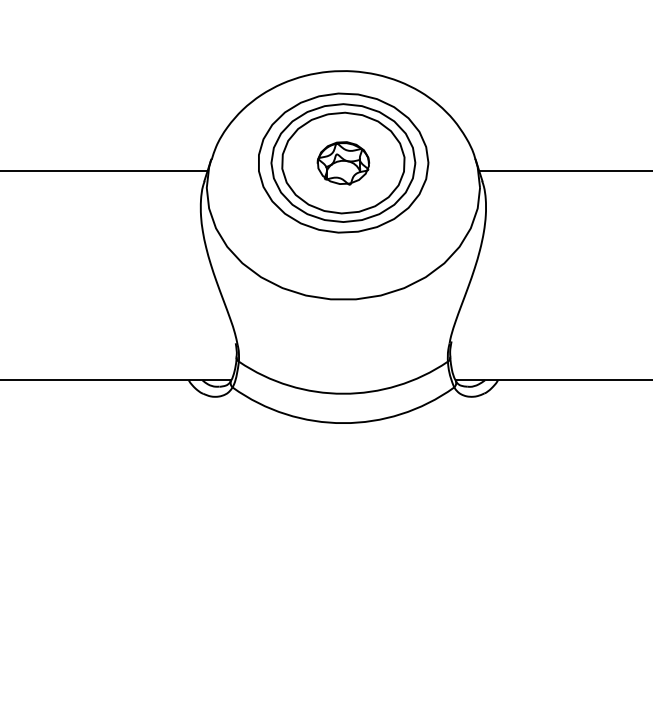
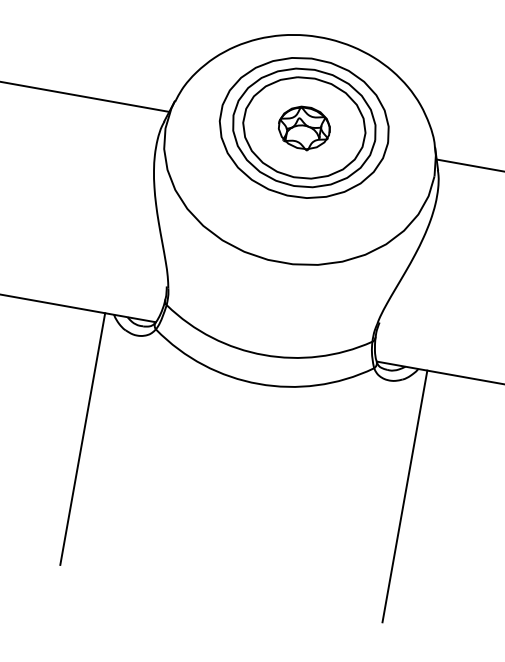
line: (179, 508) -> (82, 439), added
line: (507, 508) -> (405, 496), added

